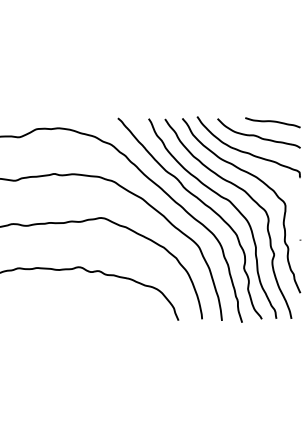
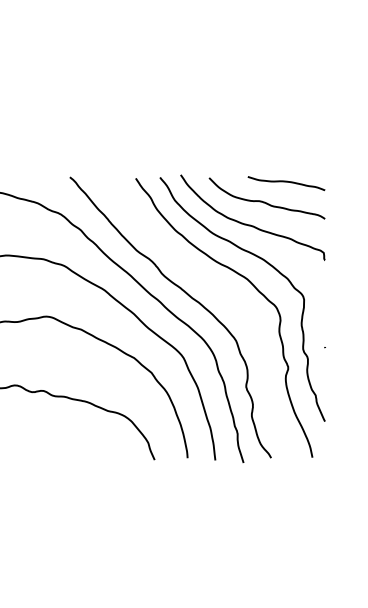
curve: (222, 198) -> (216, 289), removed

